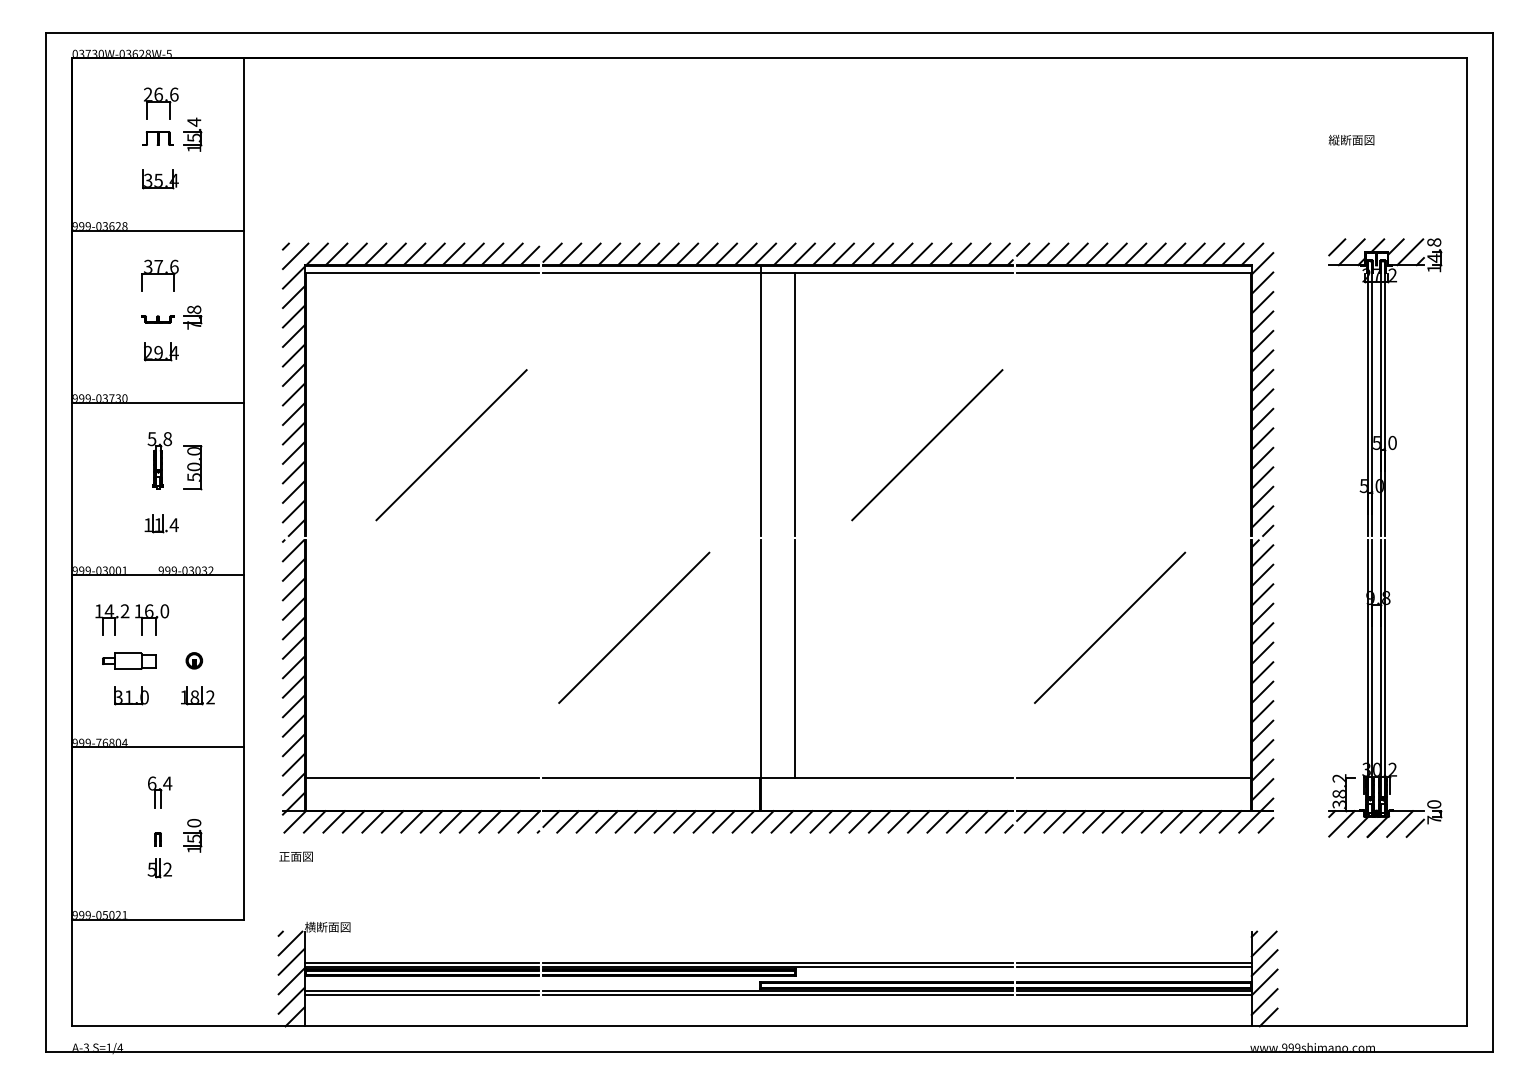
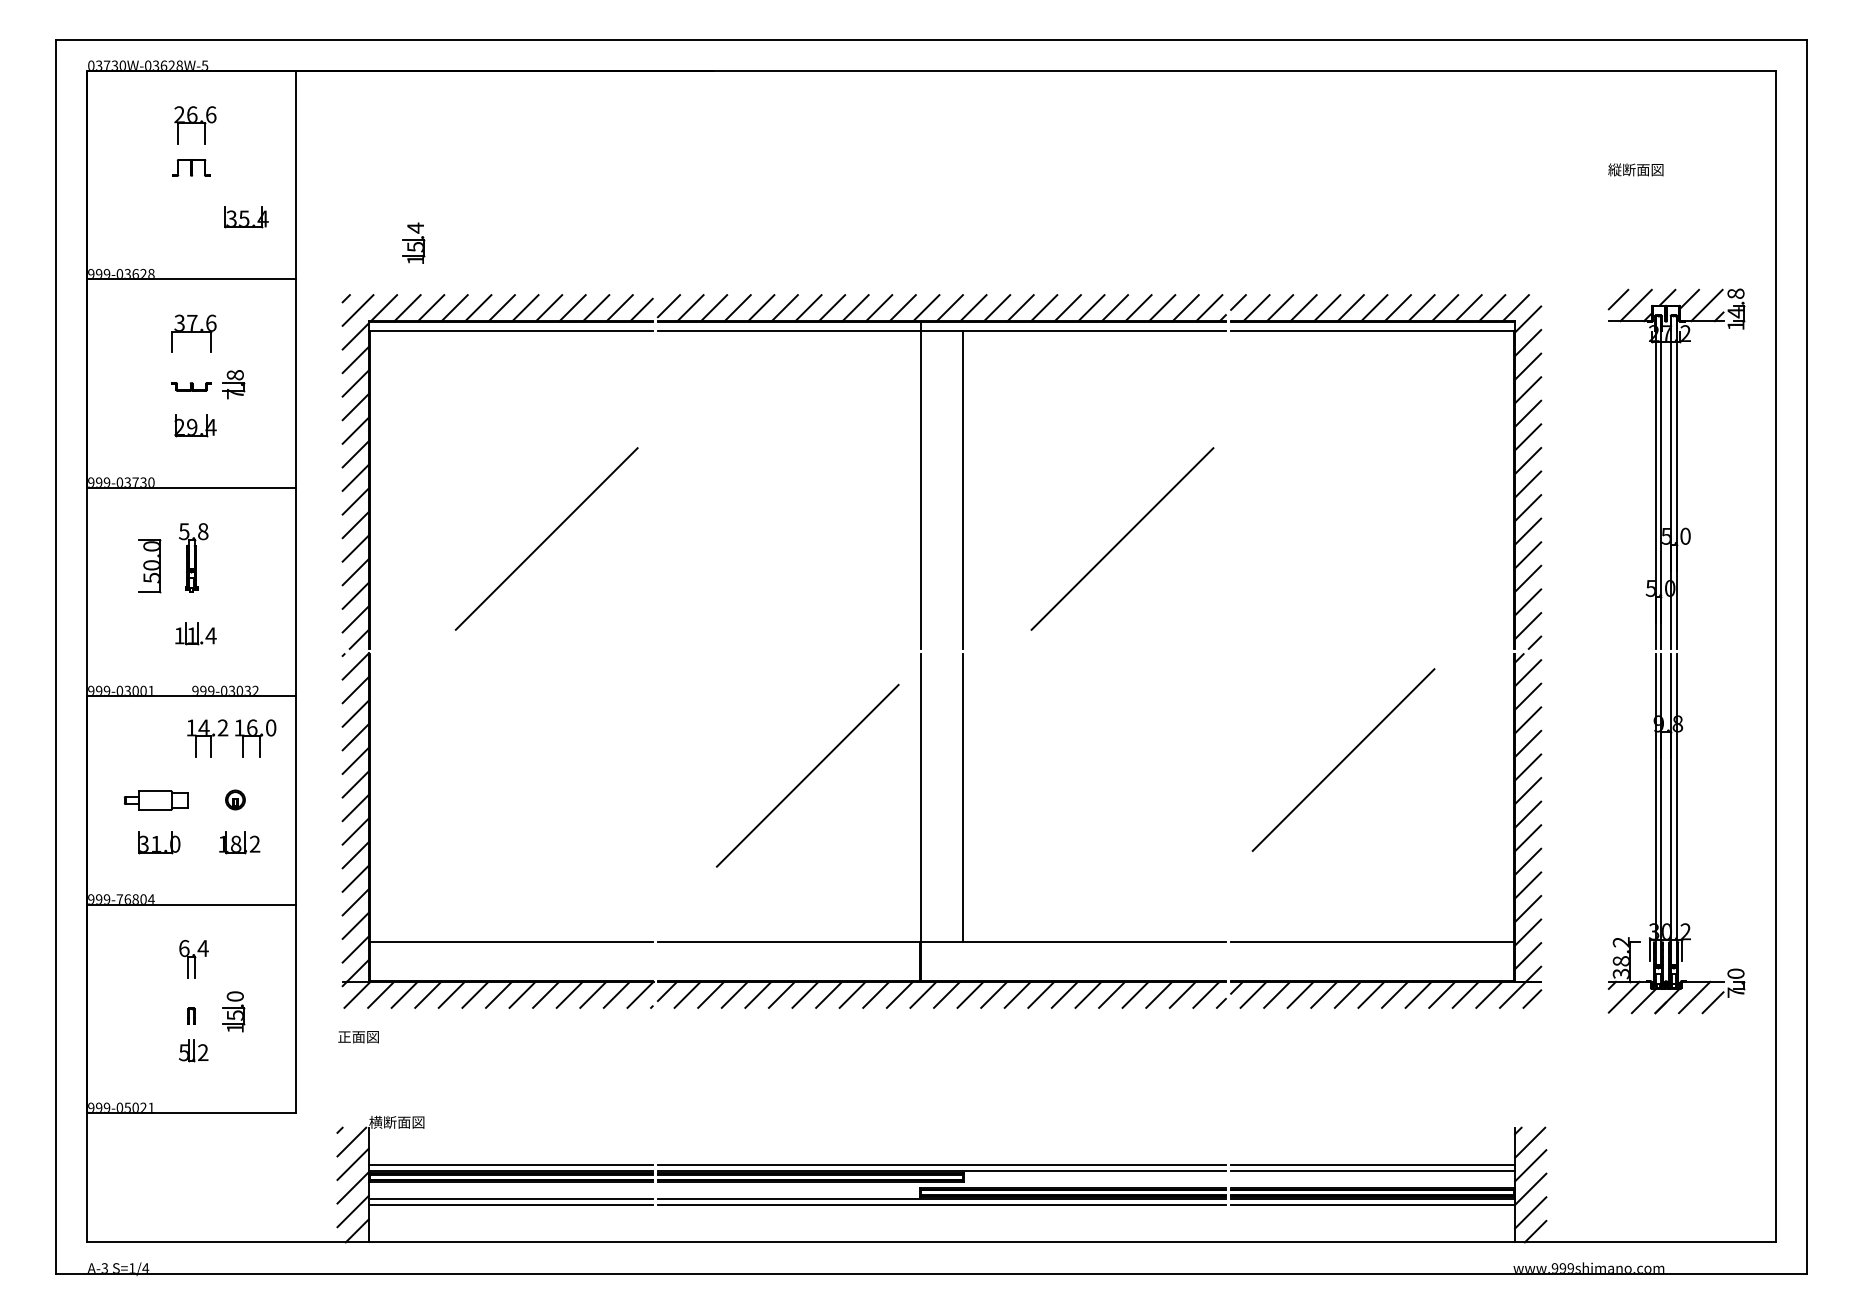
part: (192, 134) -> (413, 242), moved
part: (160, 179) -> (246, 217), moved
part: (192, 467) -> (149, 566), moved
part: (132, 619) -> (232, 737), moved
line: (634, 627) -> (808, 775), moved

